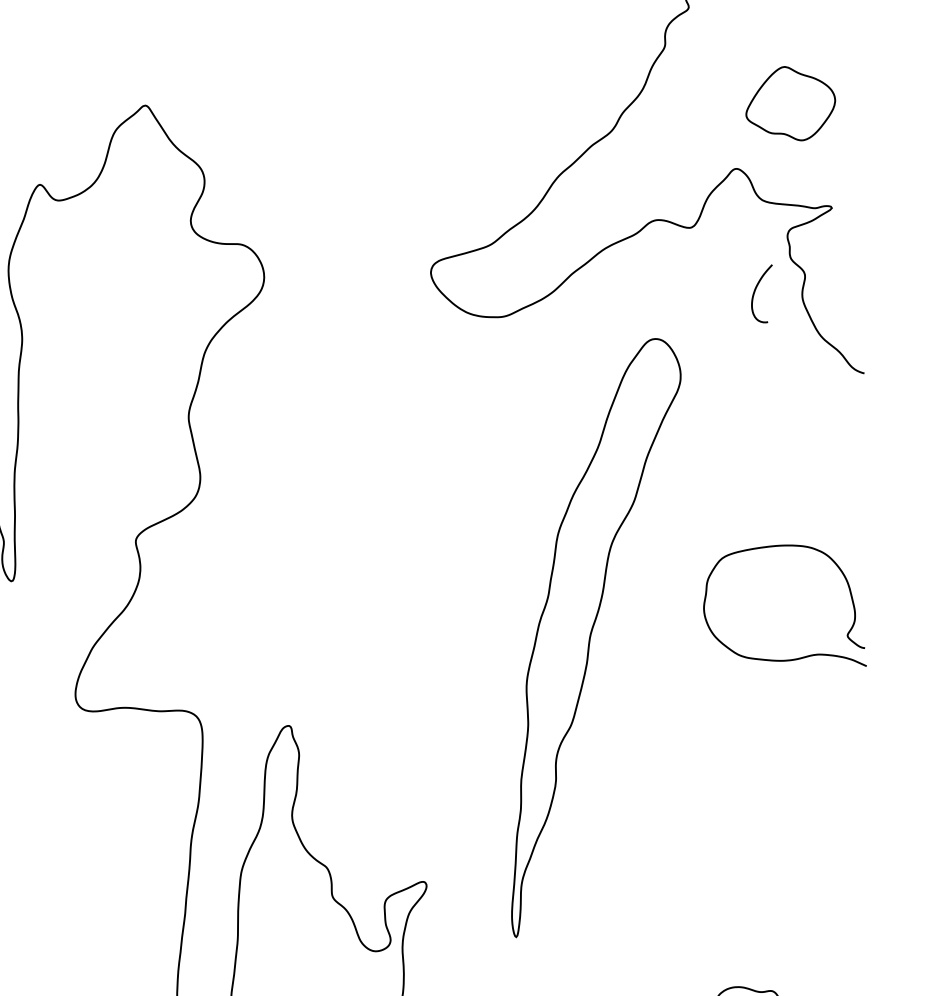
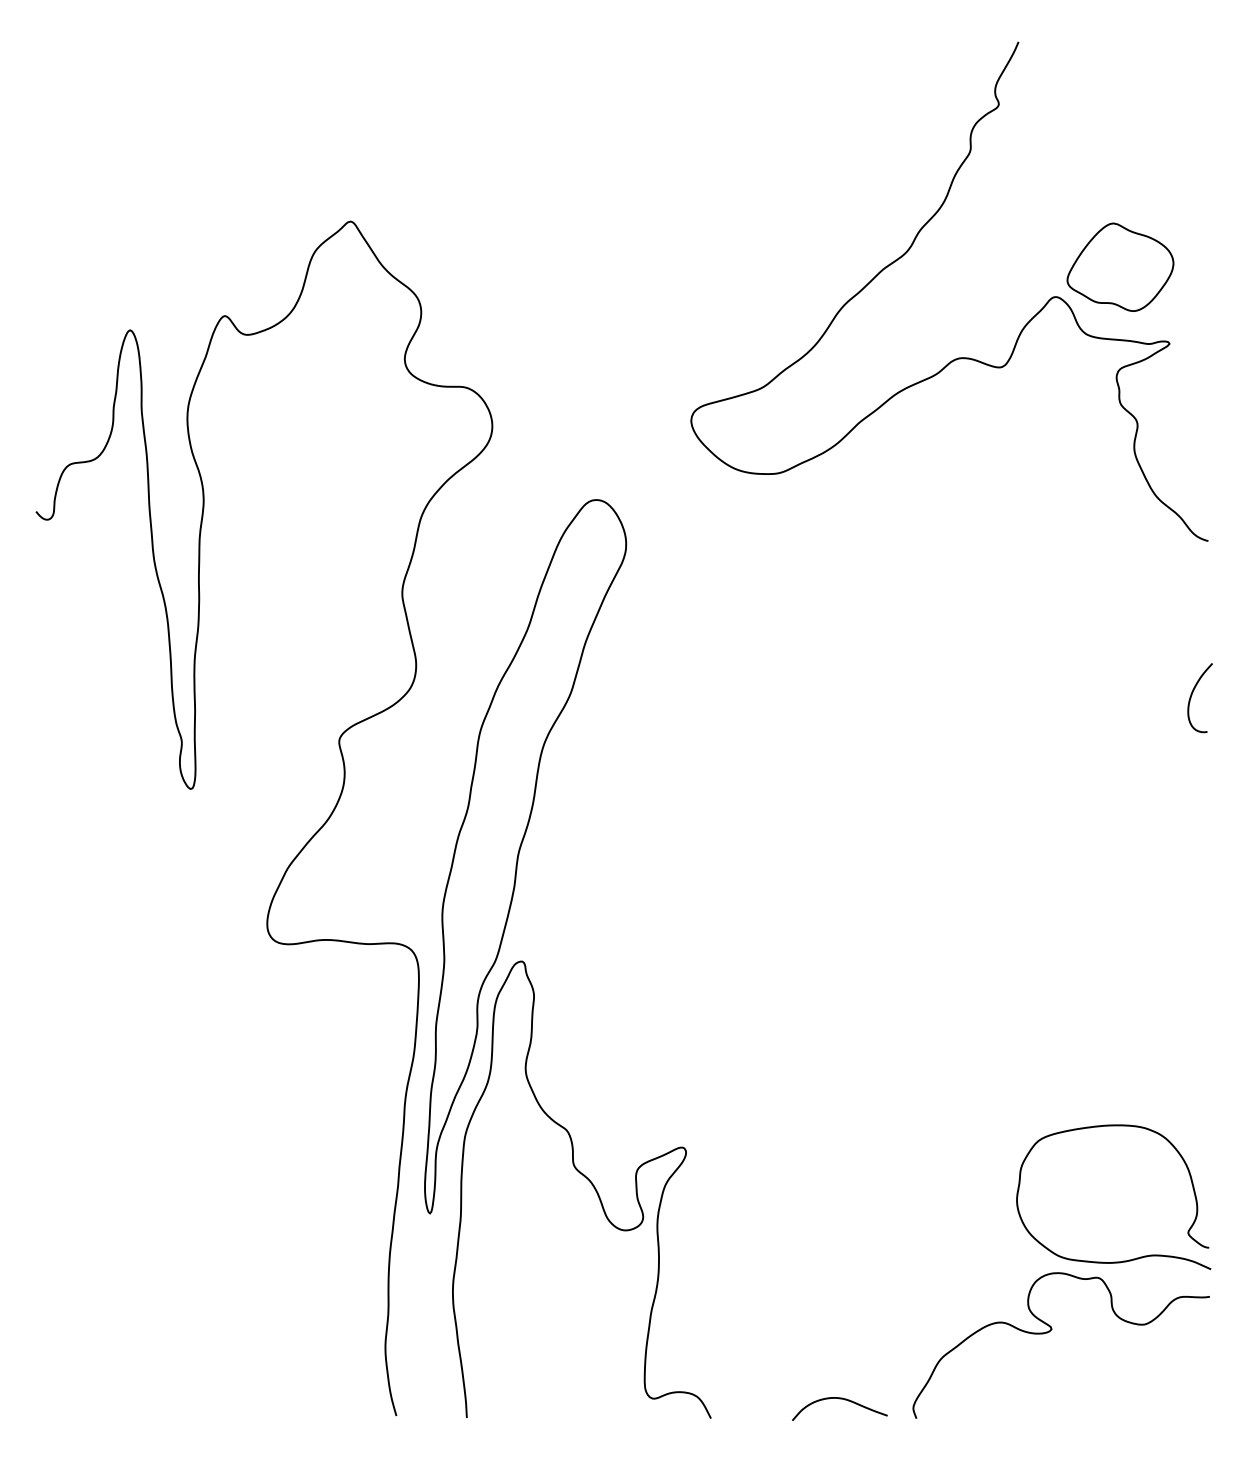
part: (790, 103) -> (1120, 266), moved
curve: (755, 291) -> (1192, 695), moved
part: (591, 637) -> (519, 855), moved
curve: (793, 658) -> (1123, 1260), moved

